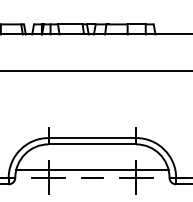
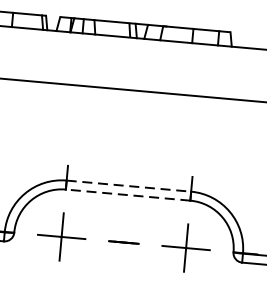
line: (92, 138) -> (128, 186), solid -> dashed
line: (92, 144) -> (128, 195), solid -> dashed
line: (92, 169) -> (125, 230), removed

